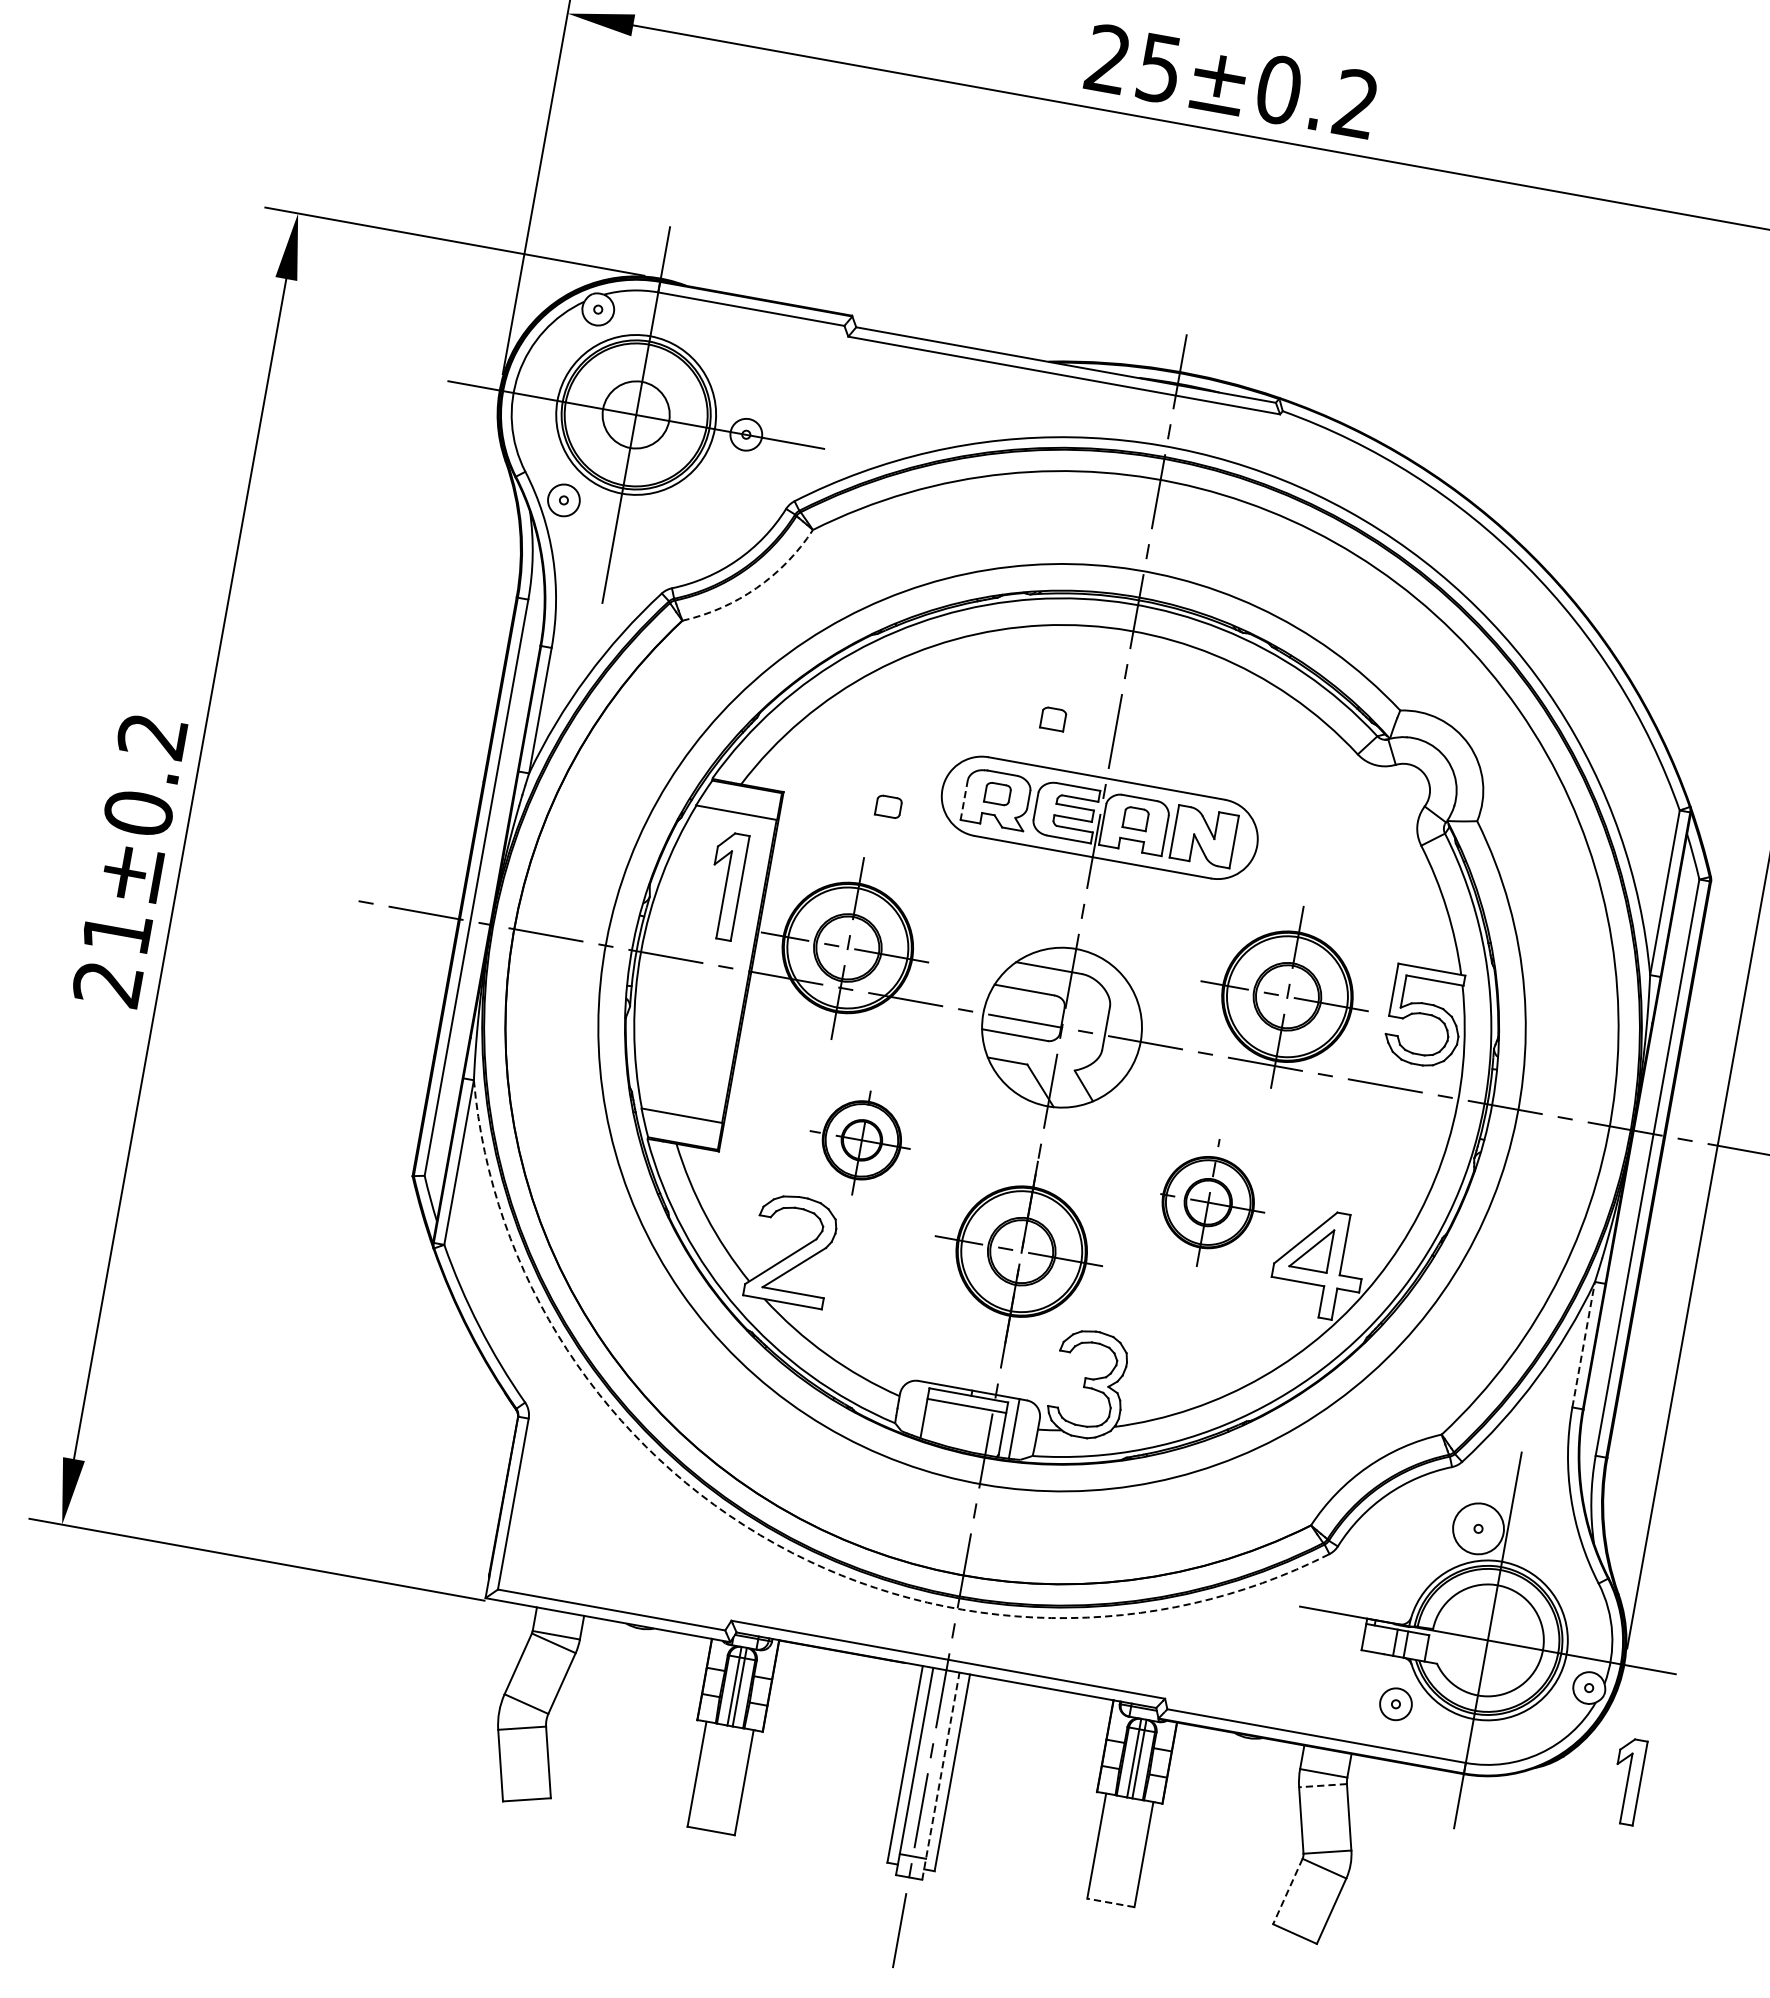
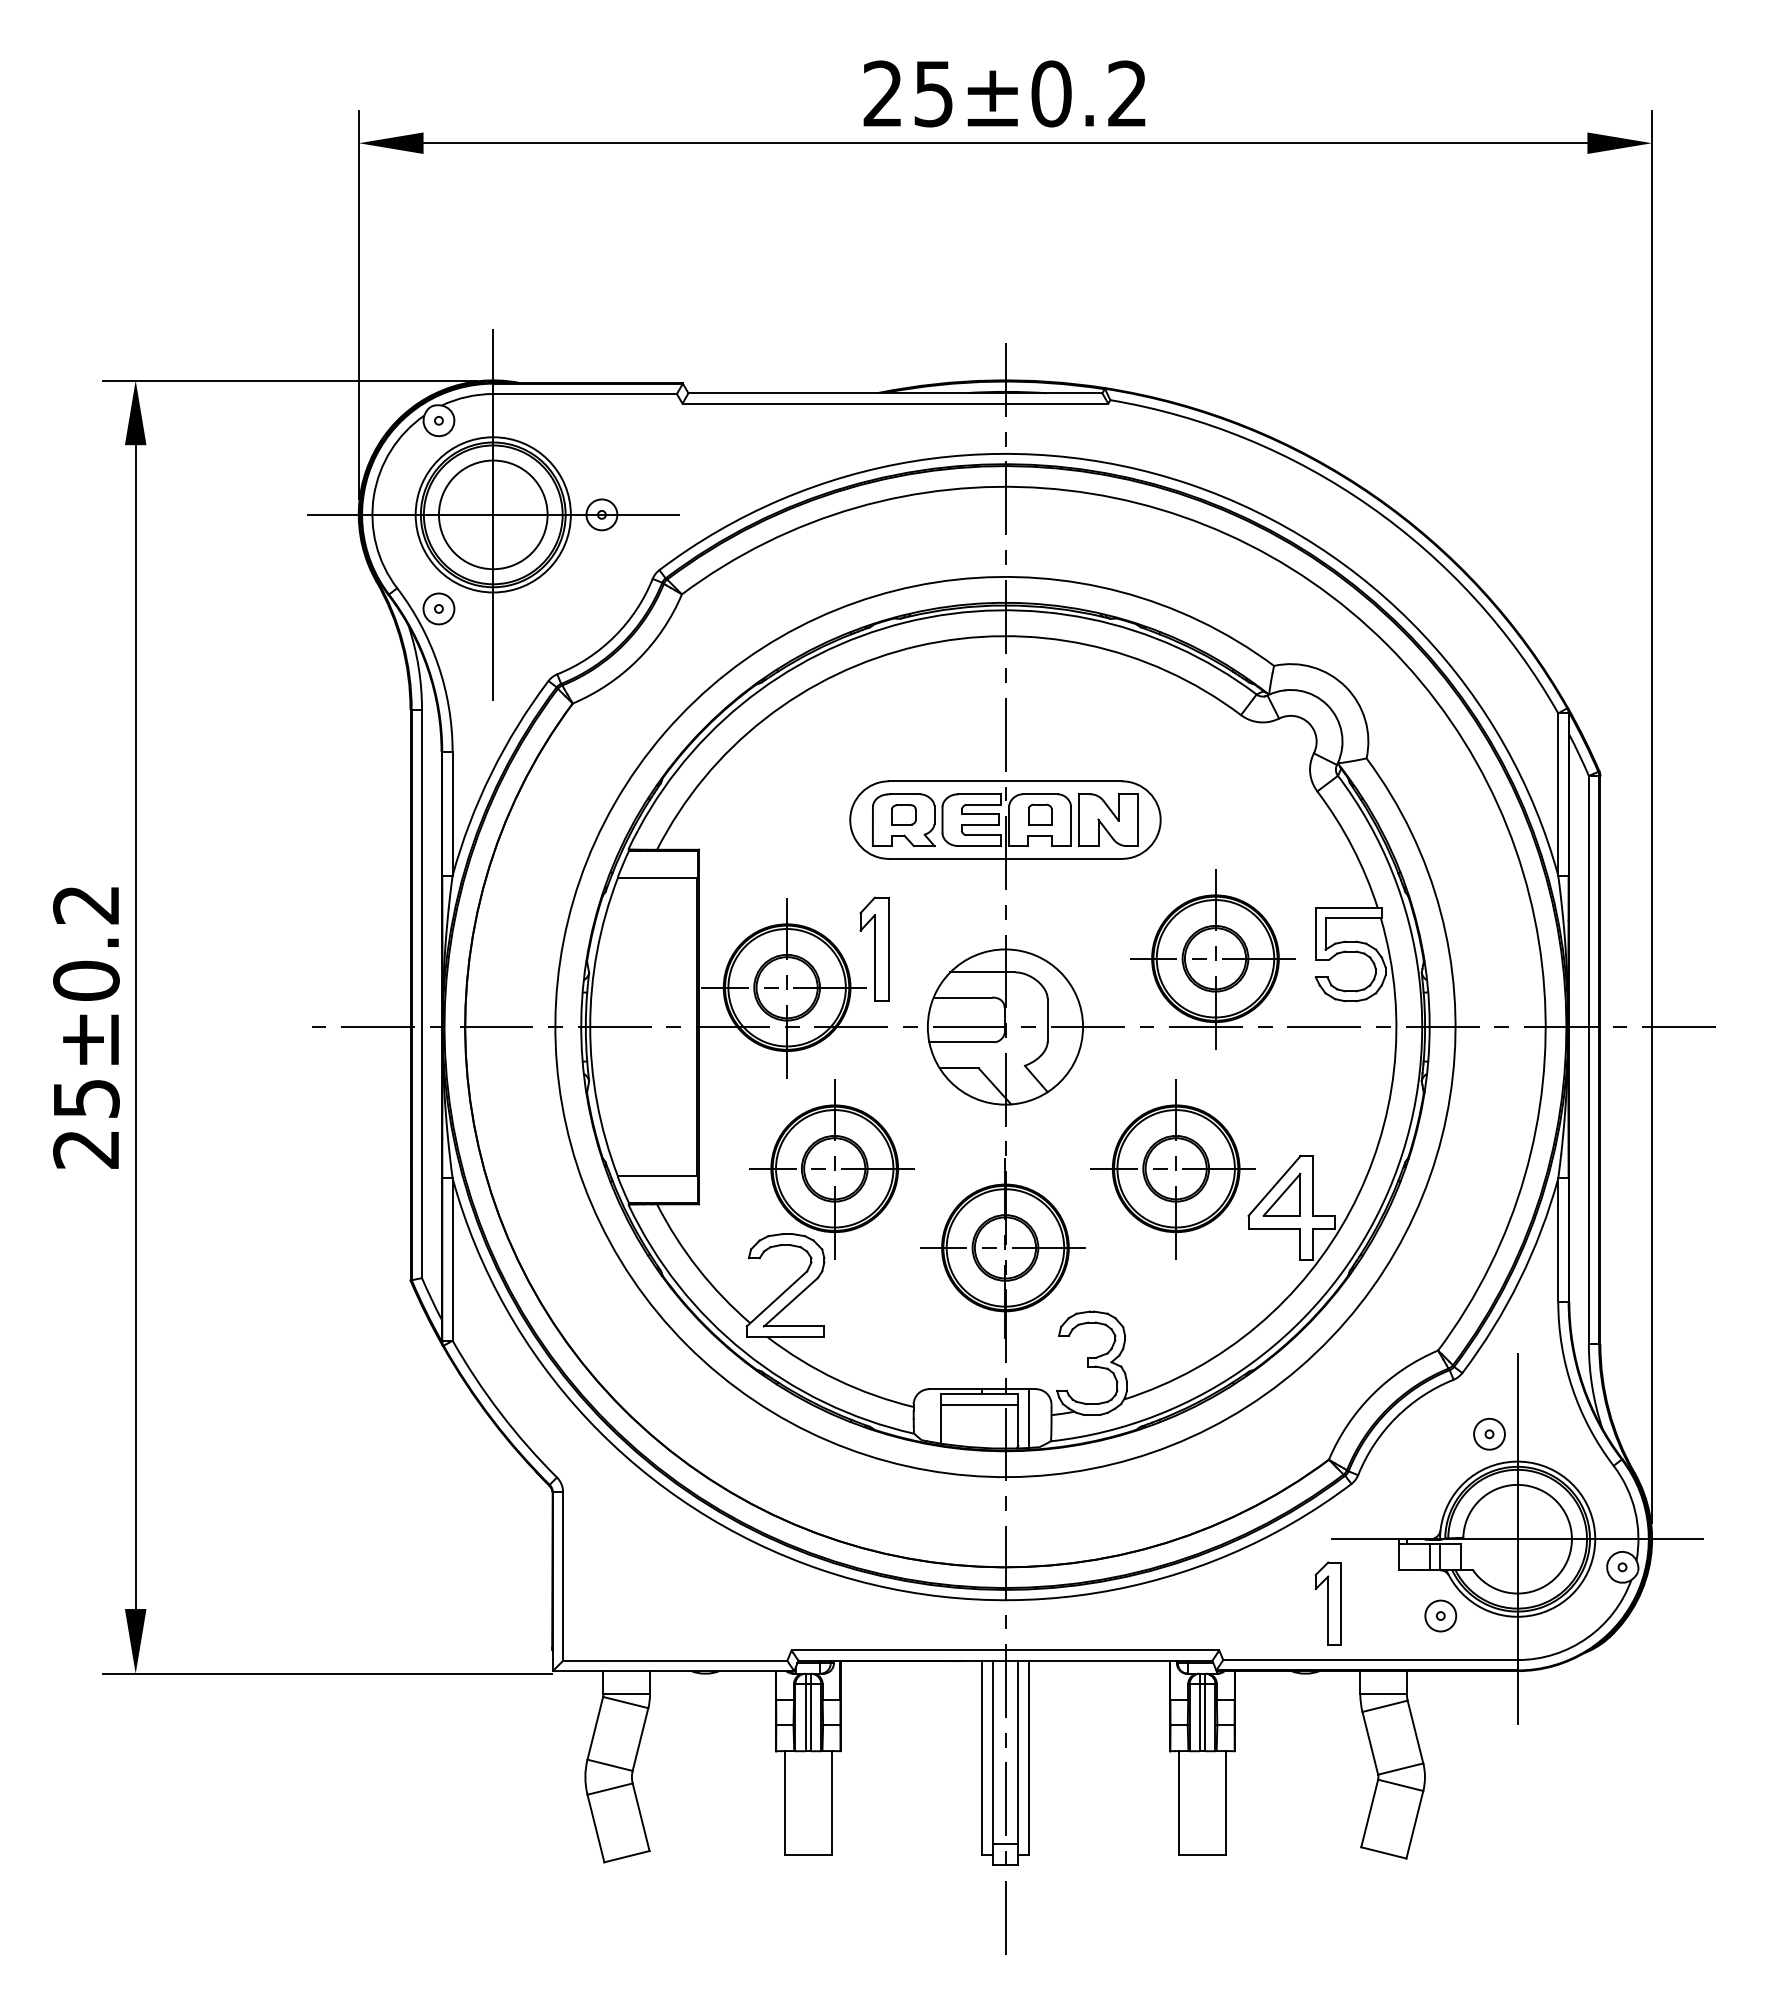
circle: (635, 414) -> (492, 514), size x1.67
arc: (757, 588) -> (638, 659), dashed -> solid
part: (1053, 718) -> (944, 733), removed
line: (963, 800) -> (872, 826), dashed -> solid
part: (888, 806) -> (801, 845), removed
part: (725, 884) -> (874, 948), moved
text: (117, 932) -> (86, 1098), 21±0.2 -> 25±0.2
part: (859, 1140) -> (831, 1169), size x1.67
part: (1205, 1202) -> (1172, 1169), size x1.43
line: (1583, 1344) -> (1558, 1240), dashed -> solid
circle: (1478, 1528) -> (1489, 1433), size x0.62
arc: (775, 1543) -> (820, 1569), dashed -> solid
line: (941, 1775) -> (1018, 1762), dashed -> solid
part: (1626, 1780) -> (1327, 1603), moved
line: (1322, 1785) -> (1384, 1706), dashed -> solid
line: (1287, 1891) -> (1369, 1813), dashed -> solid
line: (1110, 1902) -> (1202, 1854), dashed -> solid

